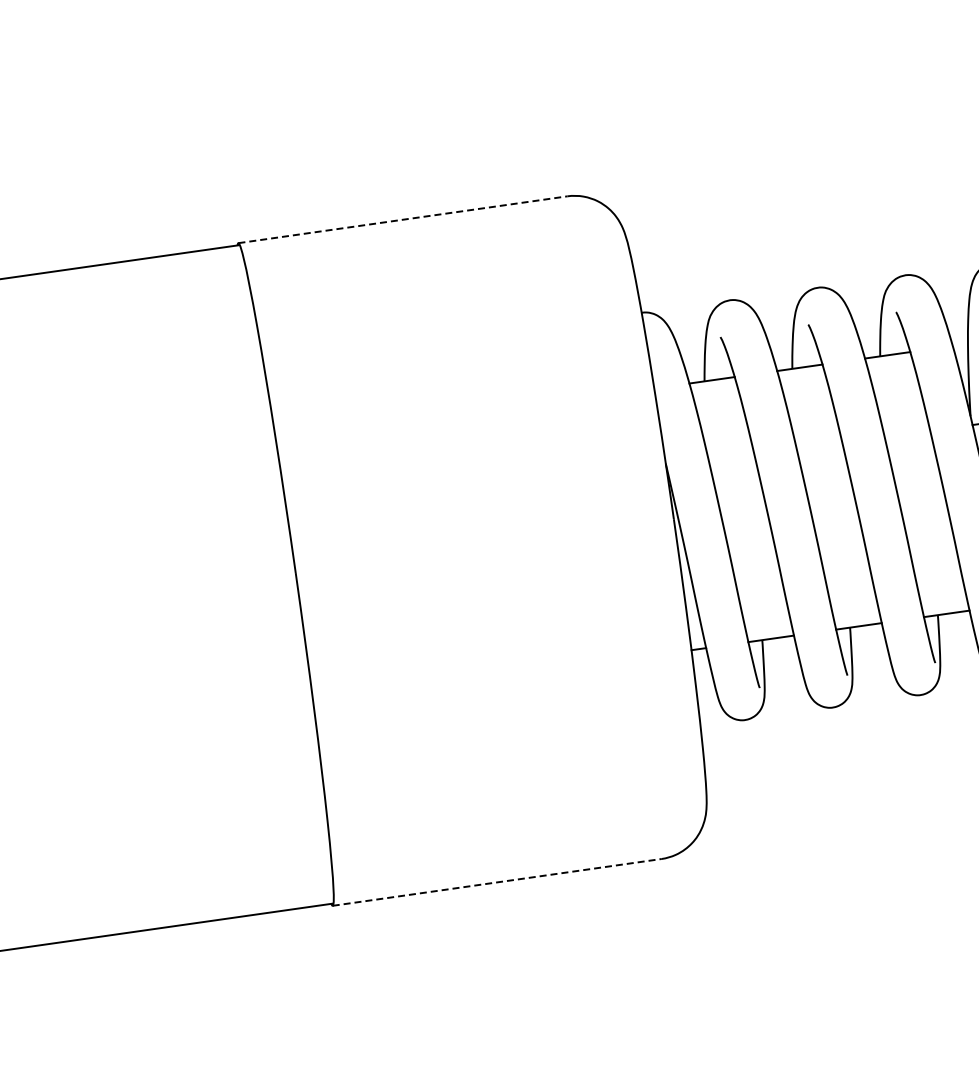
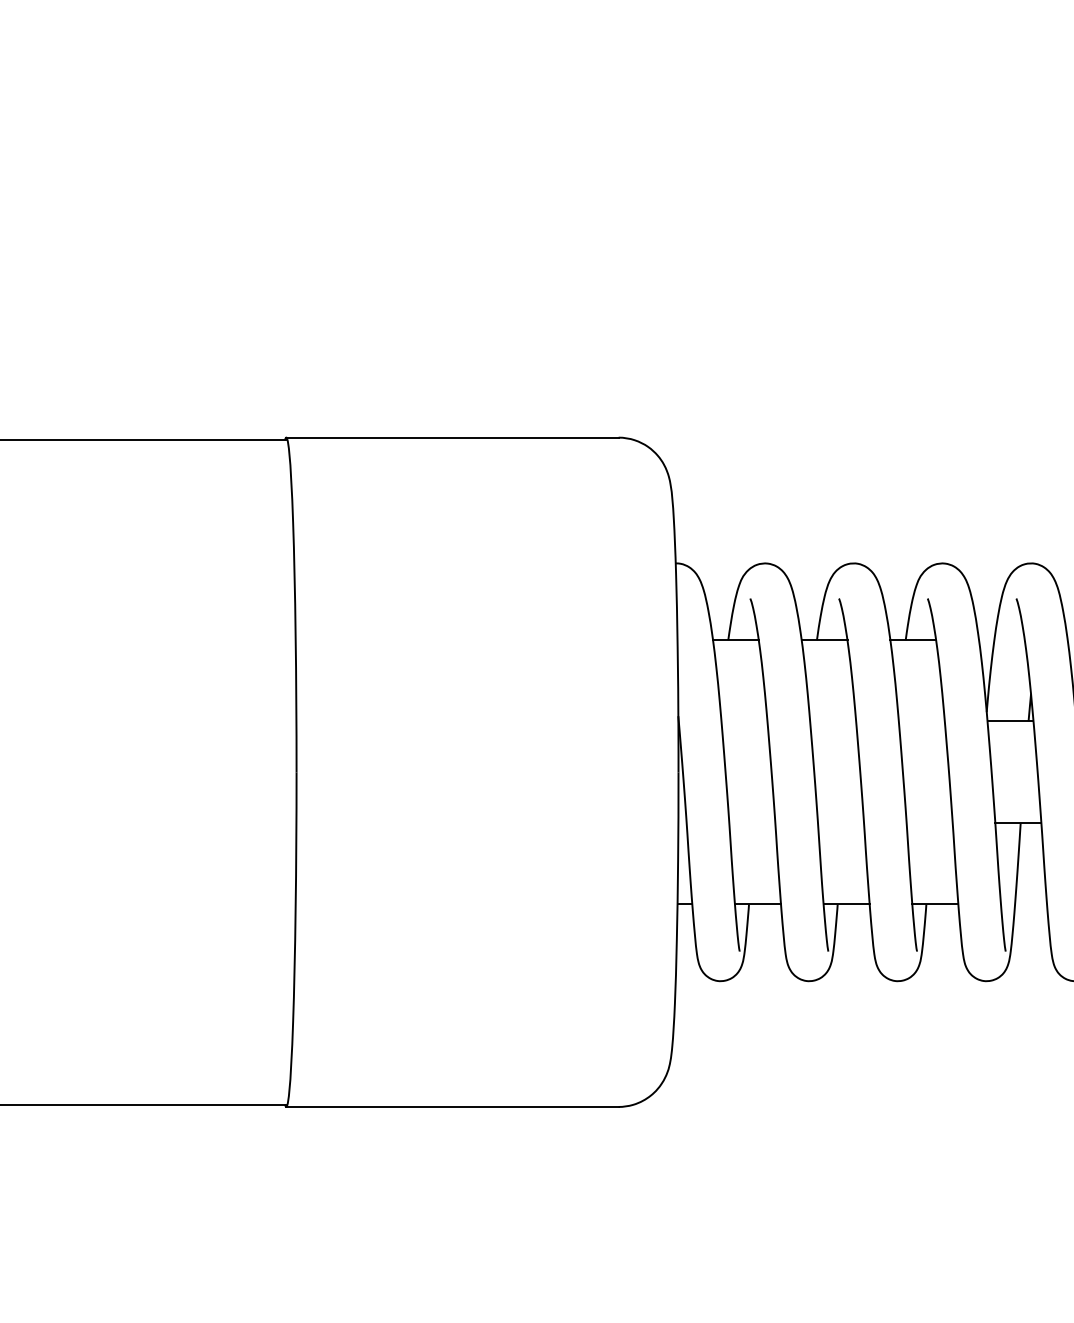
line: (402, 219) -> (452, 437), dashed -> solid
line: (497, 881) -> (452, 1106), dashed -> solid

